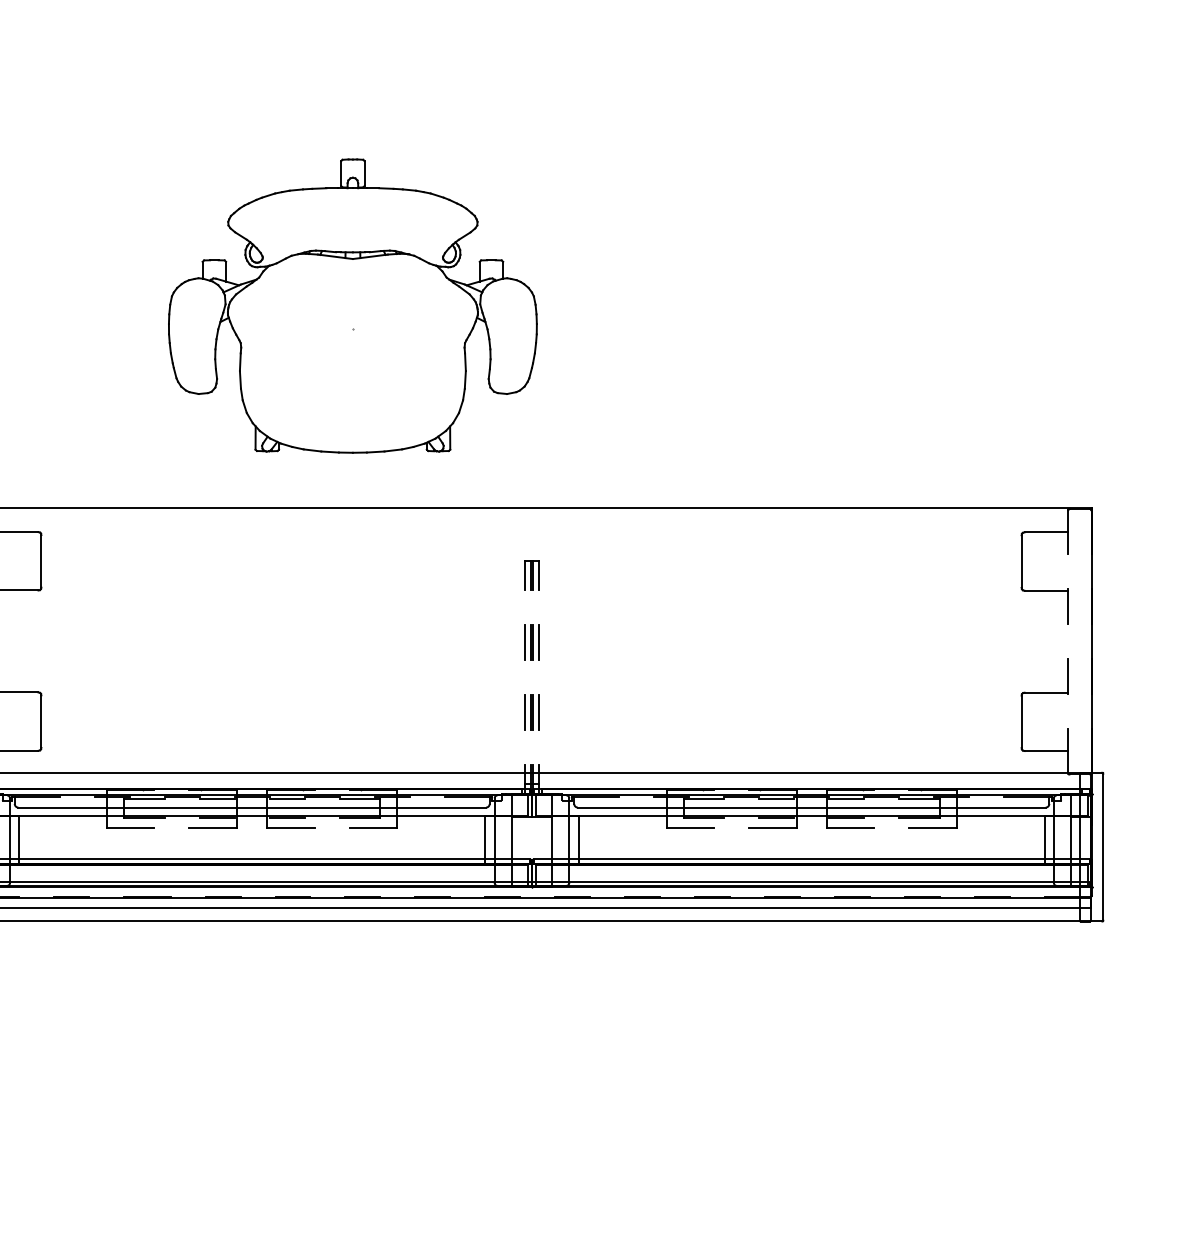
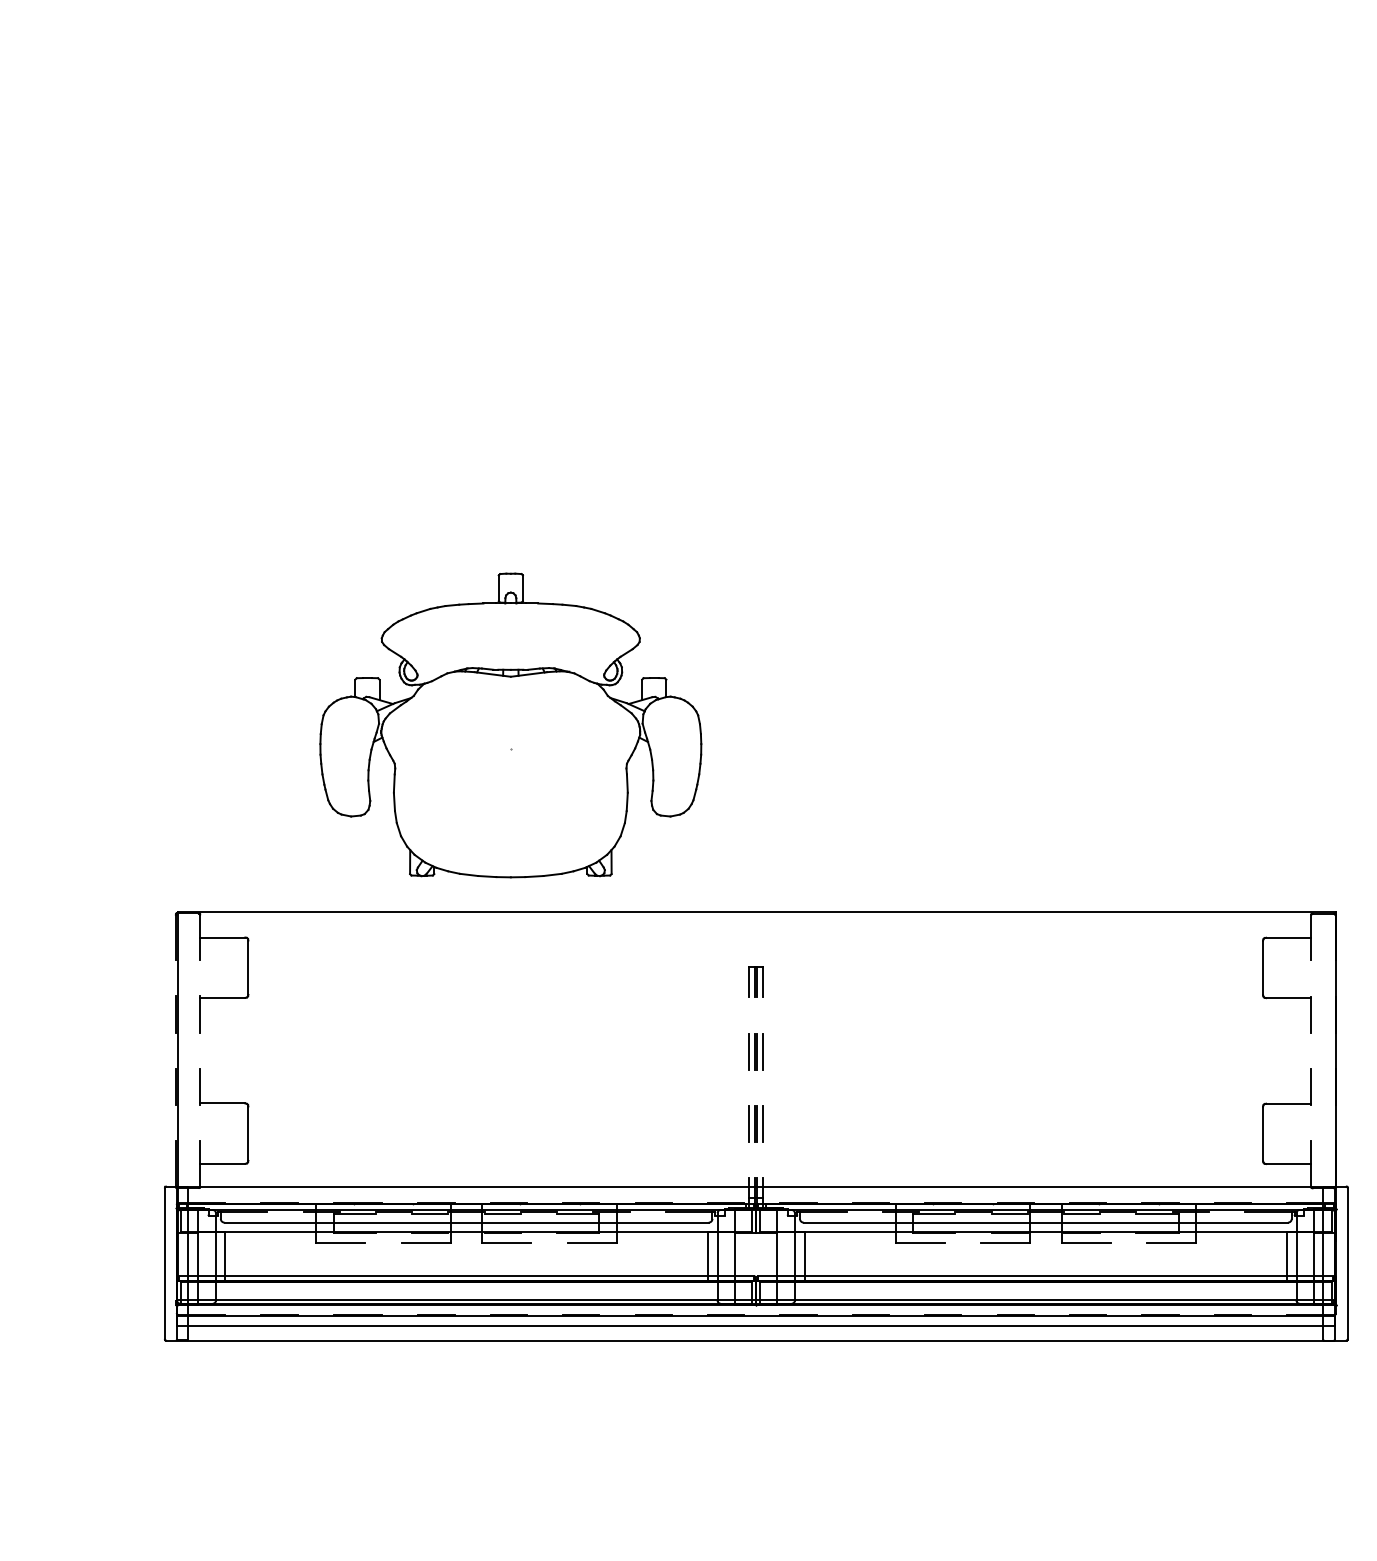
part: (352, 306) -> (510, 725), moved

